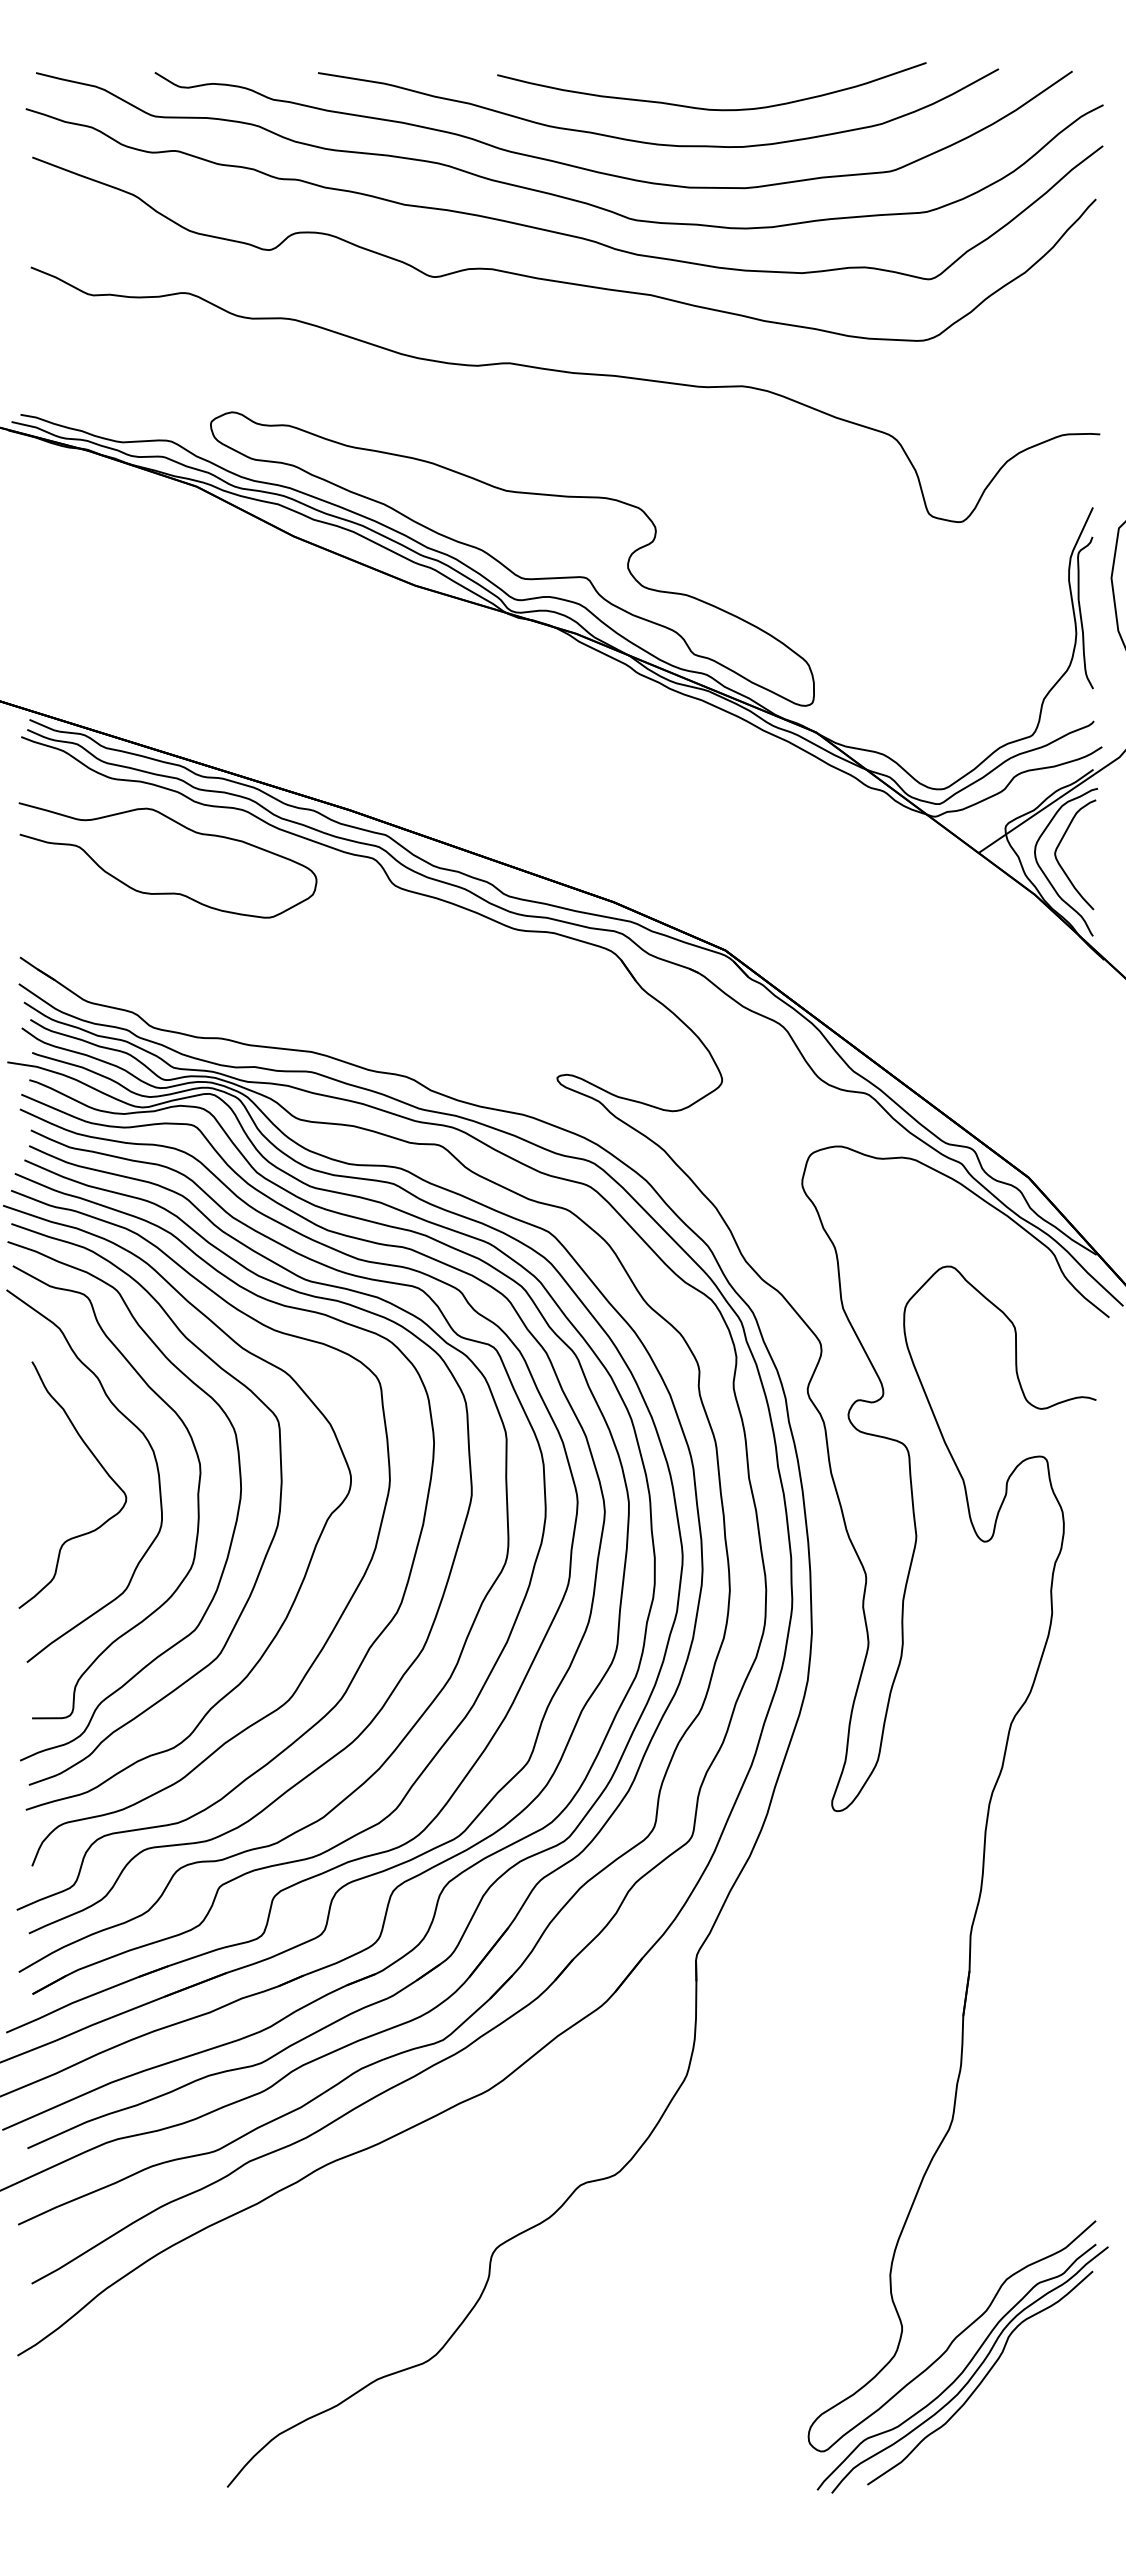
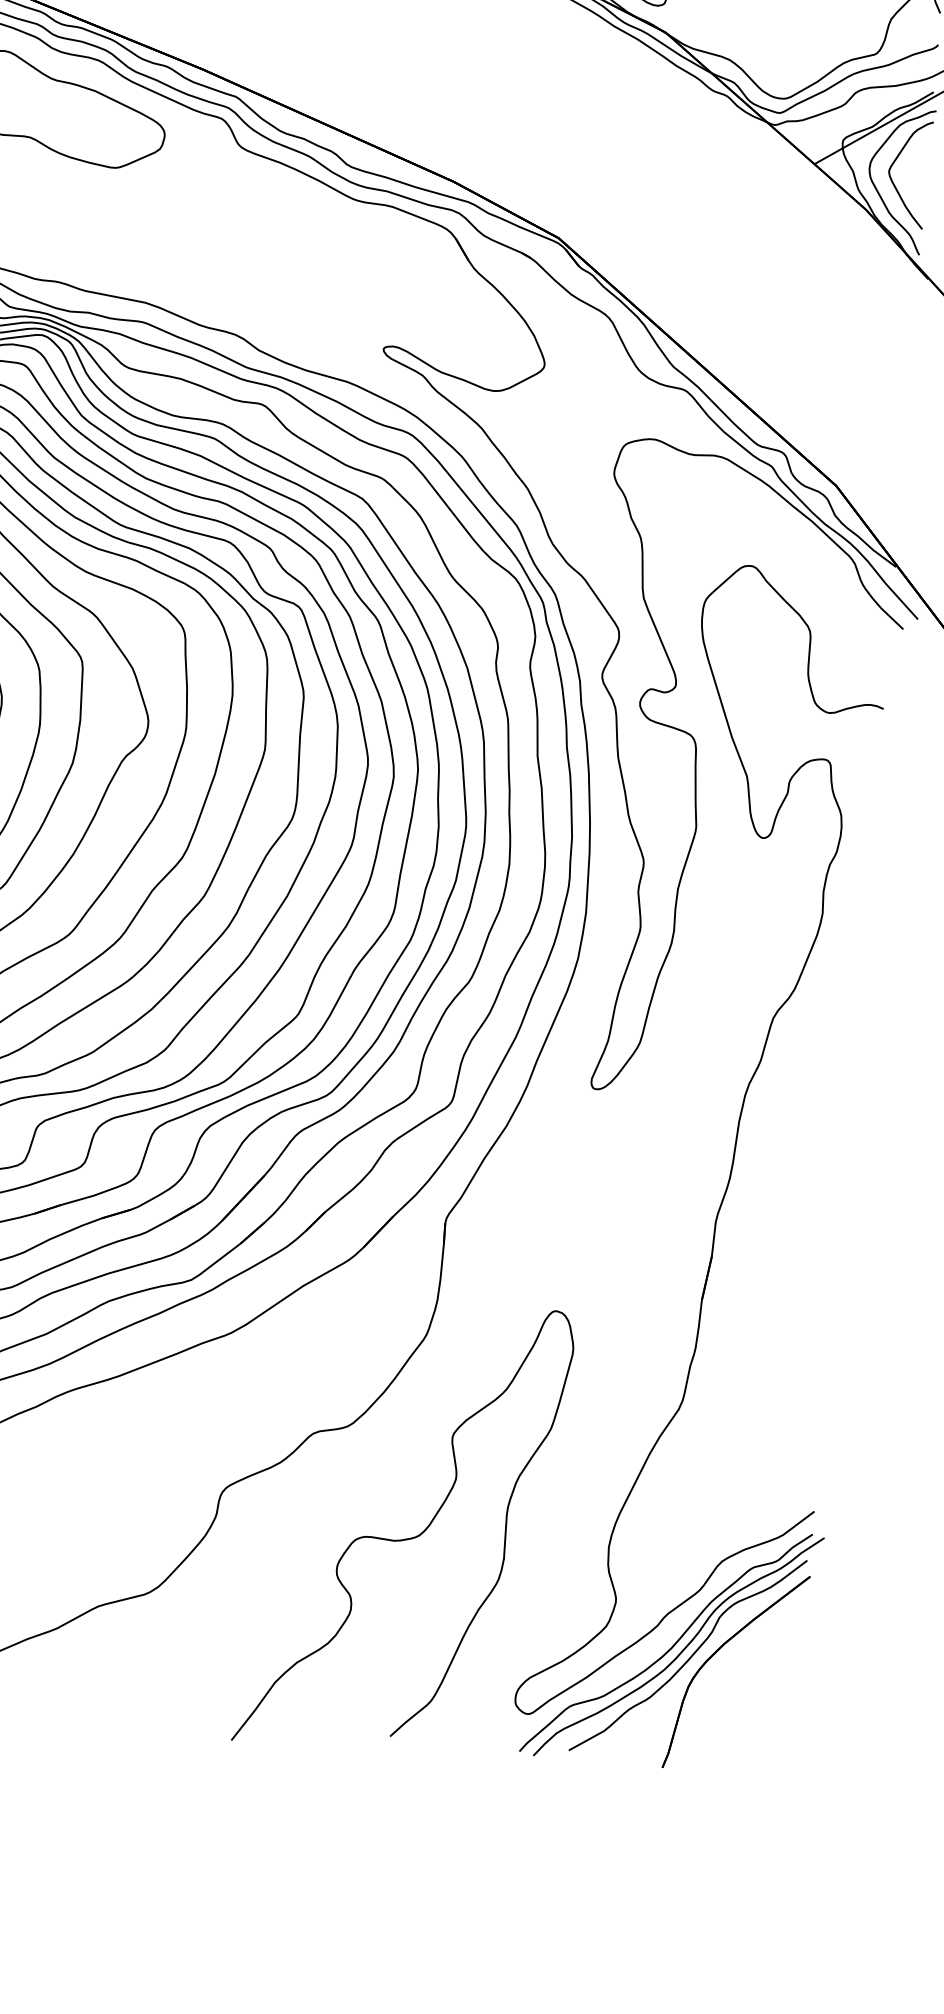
curve: (684, 2283) -> (406, 1538), added
part: (1010, 2371) -> (718, 1651), added

